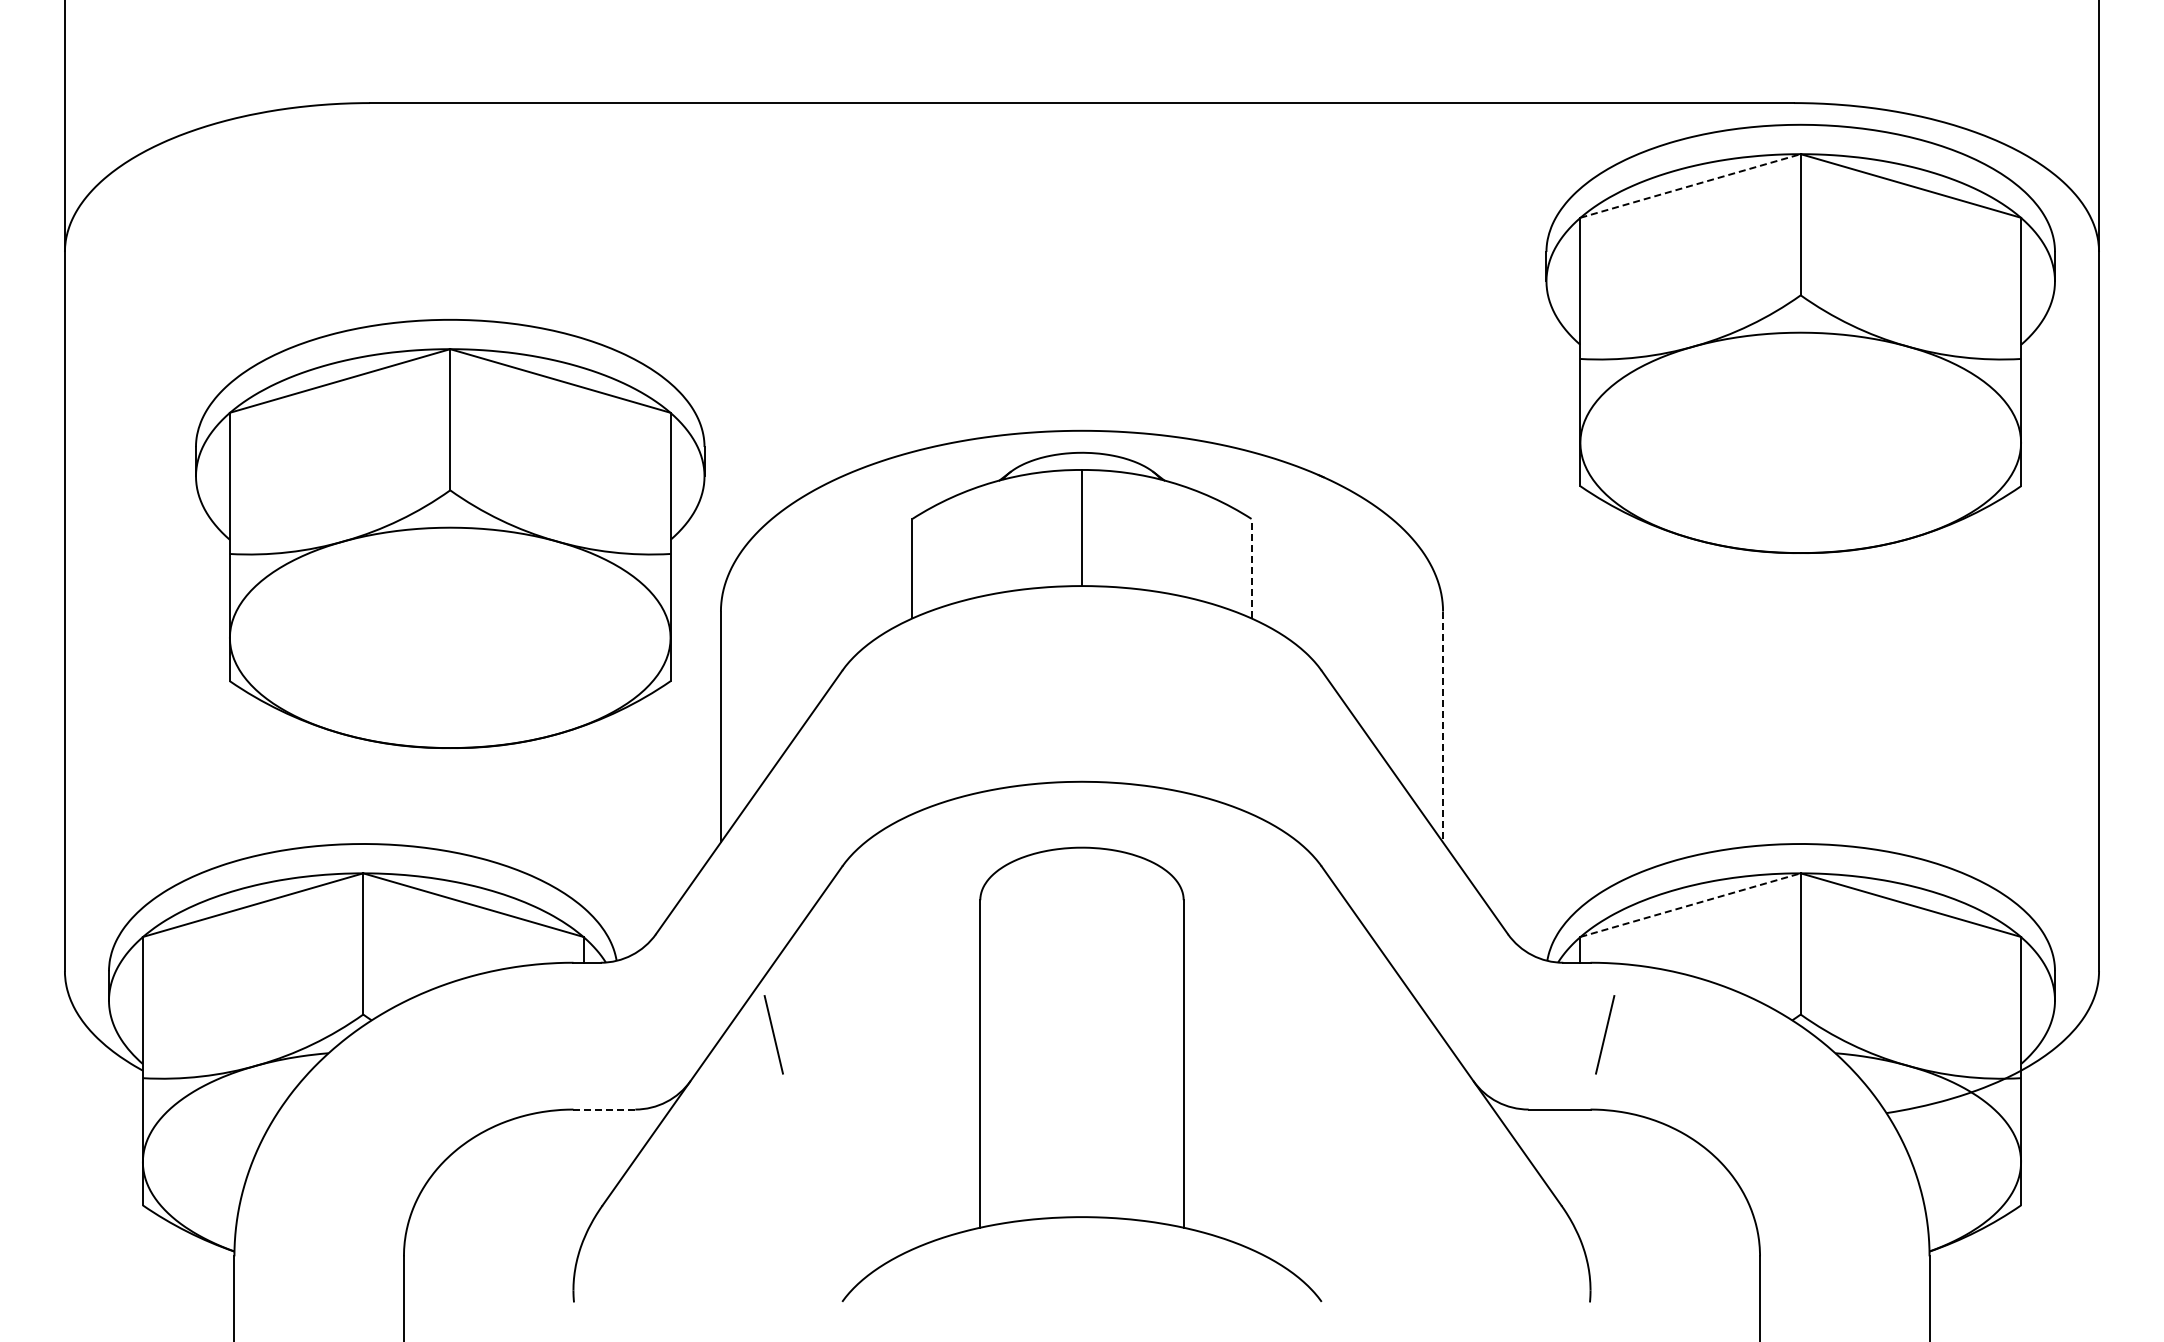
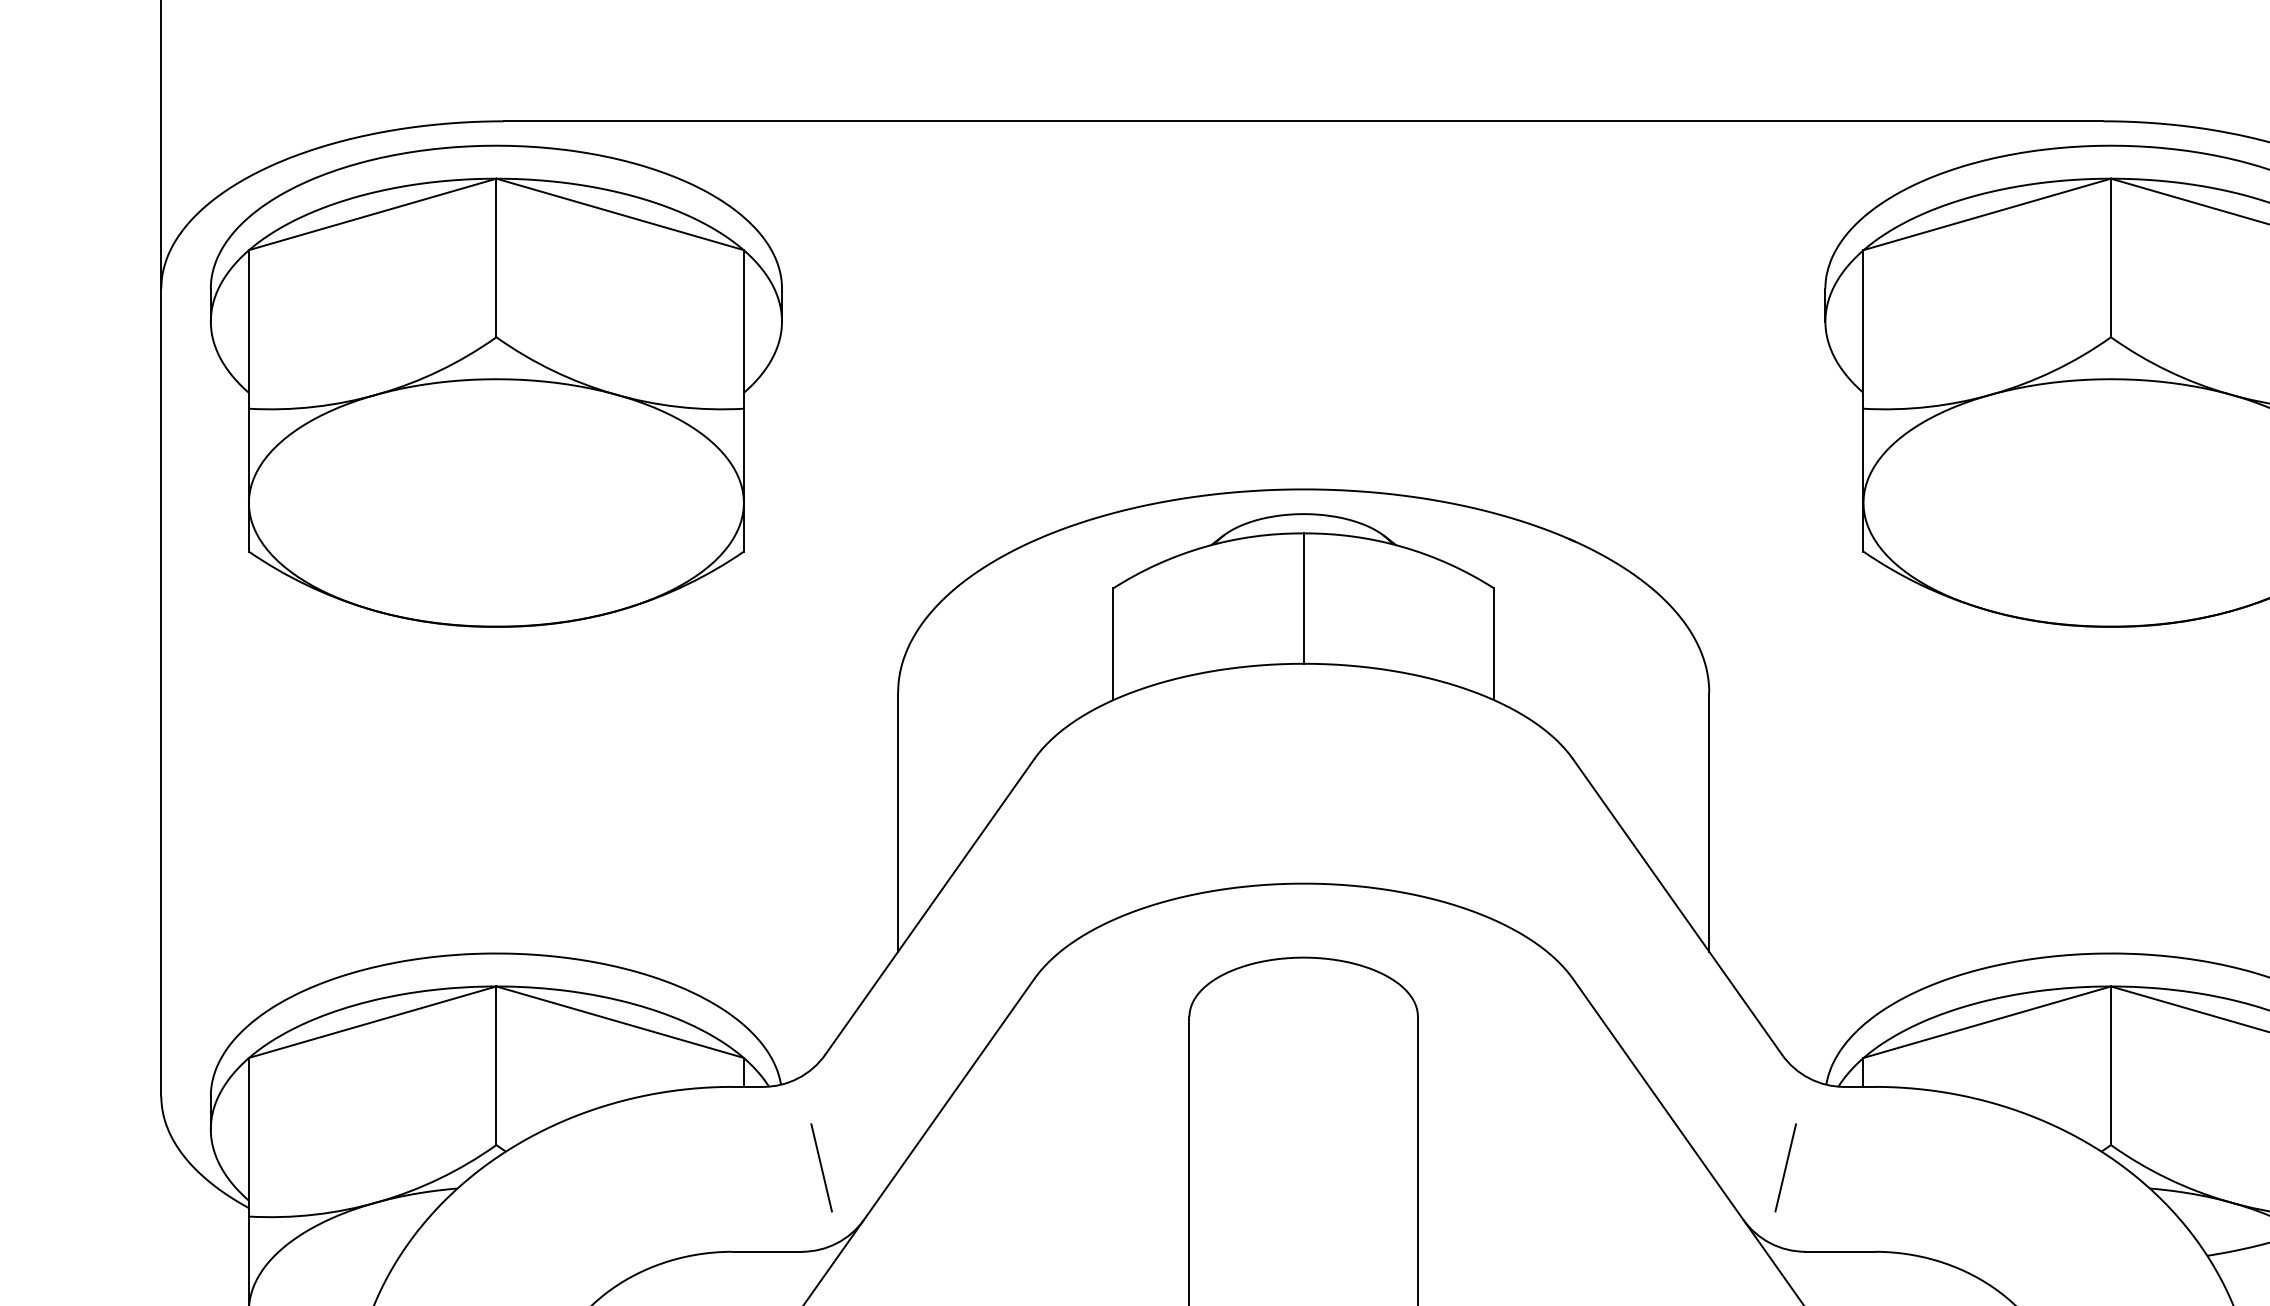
line: (1690, 186) -> (1987, 215), dashed -> solid
part: (450, 533) -> (496, 385), moved
line: (1251, 568) -> (1494, 644), dashed -> solid
line: (1443, 727) -> (1709, 822), dashed -> solid
line: (1690, 905) -> (1987, 1022), dashed -> solid
line: (773, 1034) -> (821, 1167), moved
line: (1605, 1034) -> (1786, 1167), moved
line: (604, 1109) -> (767, 1251), dashed -> solid

